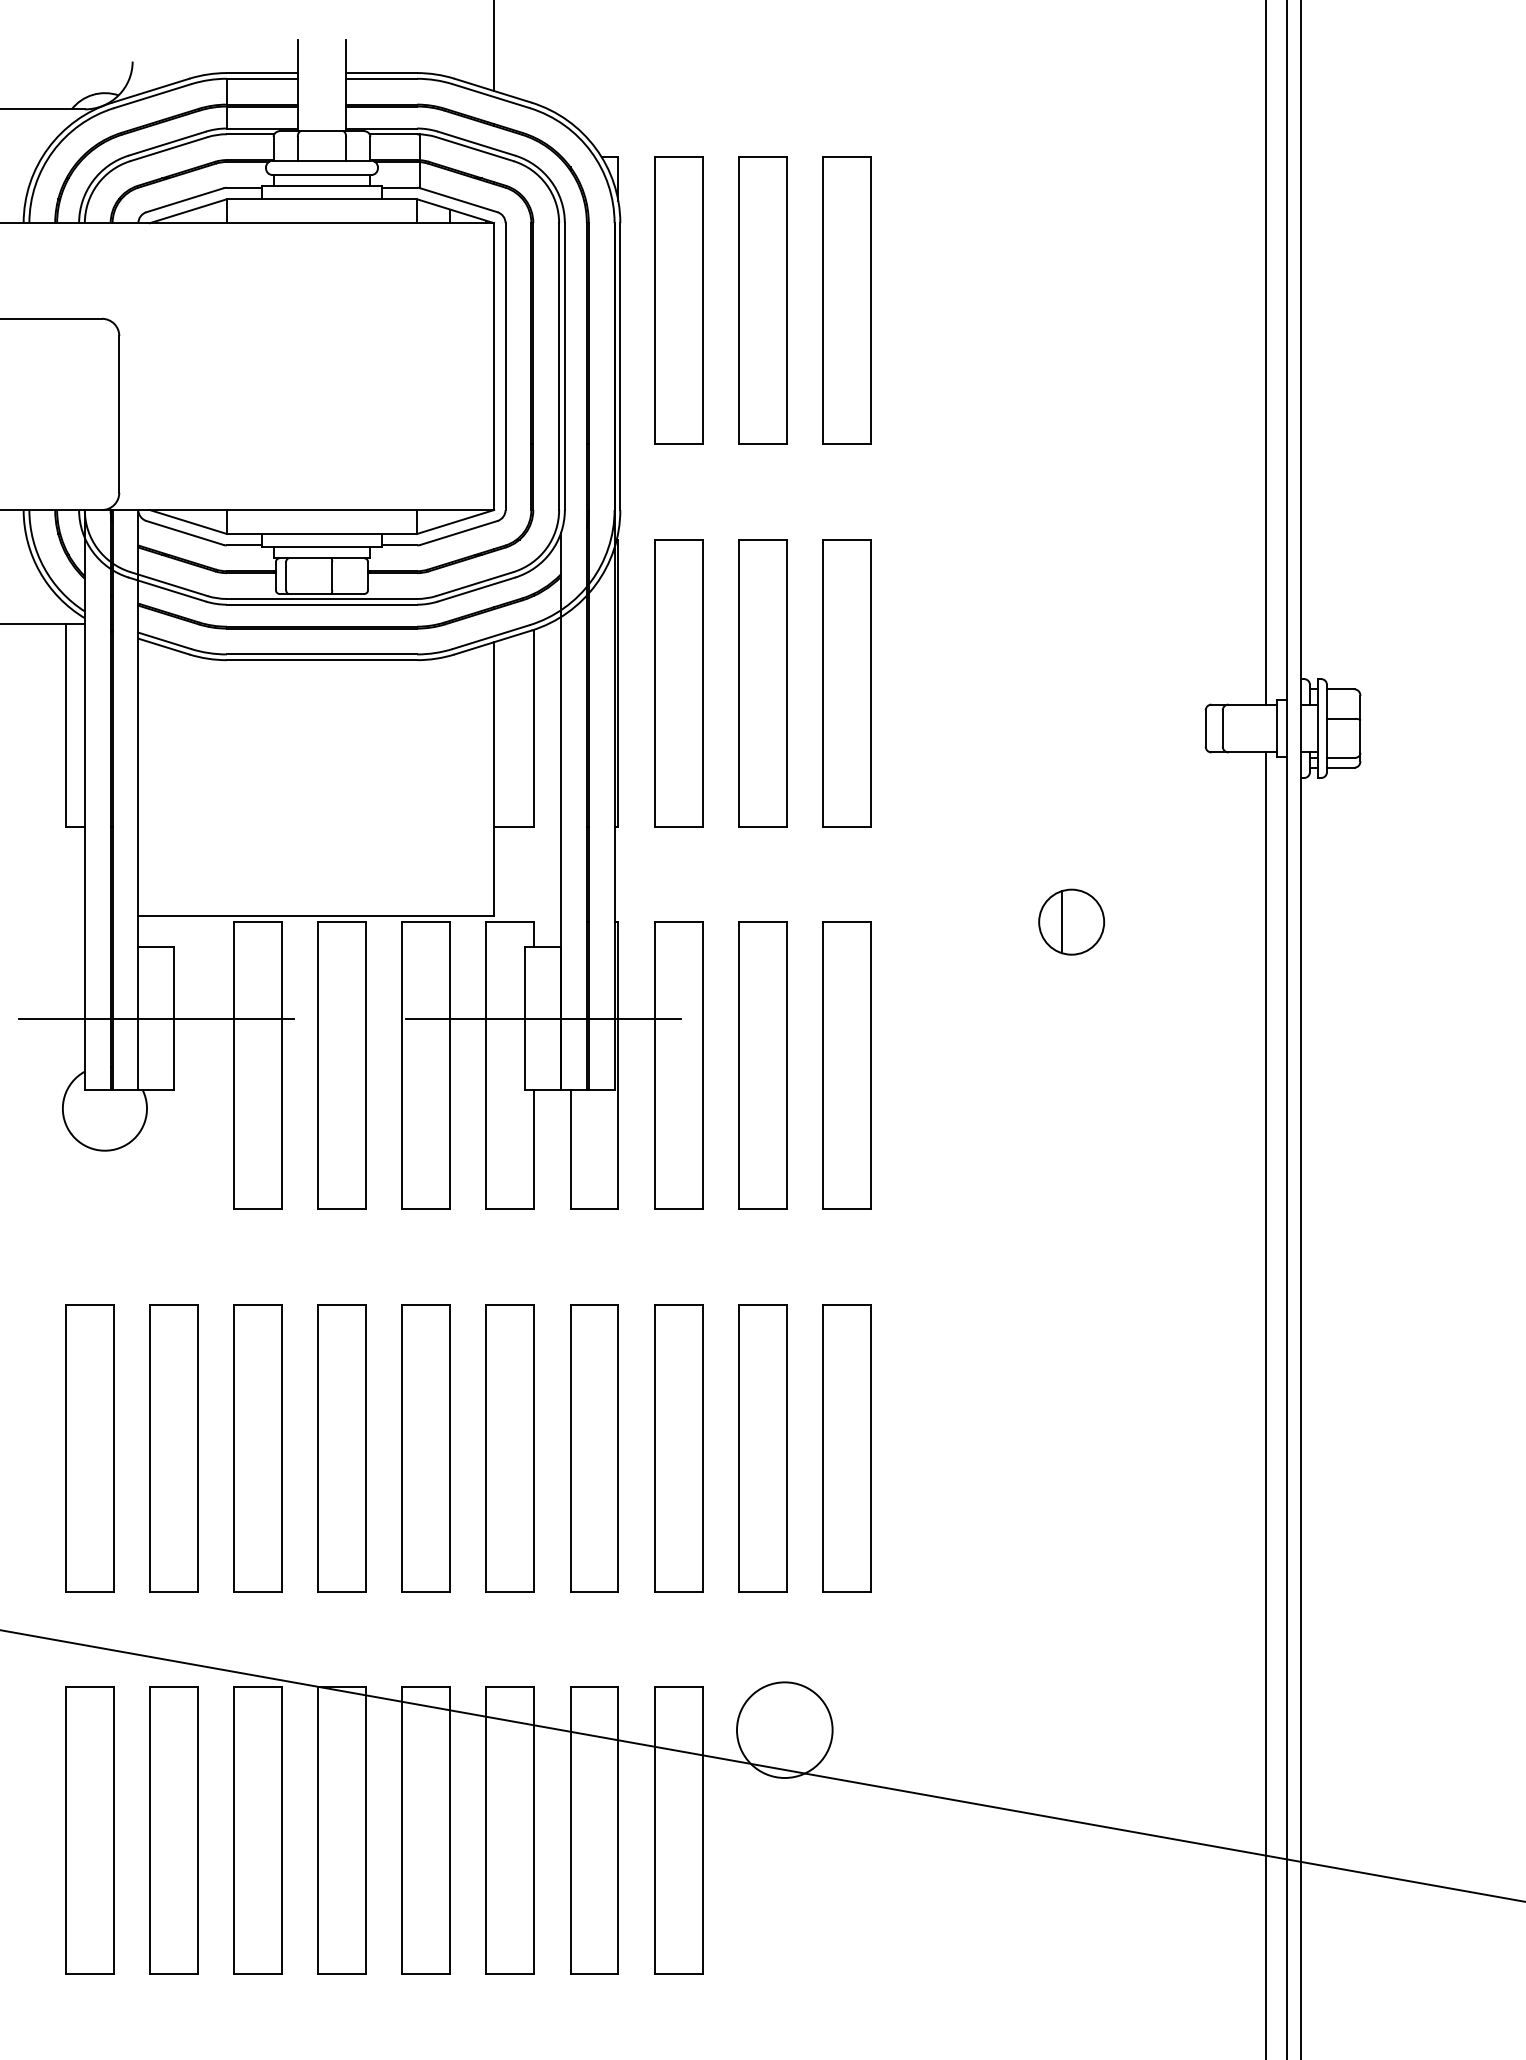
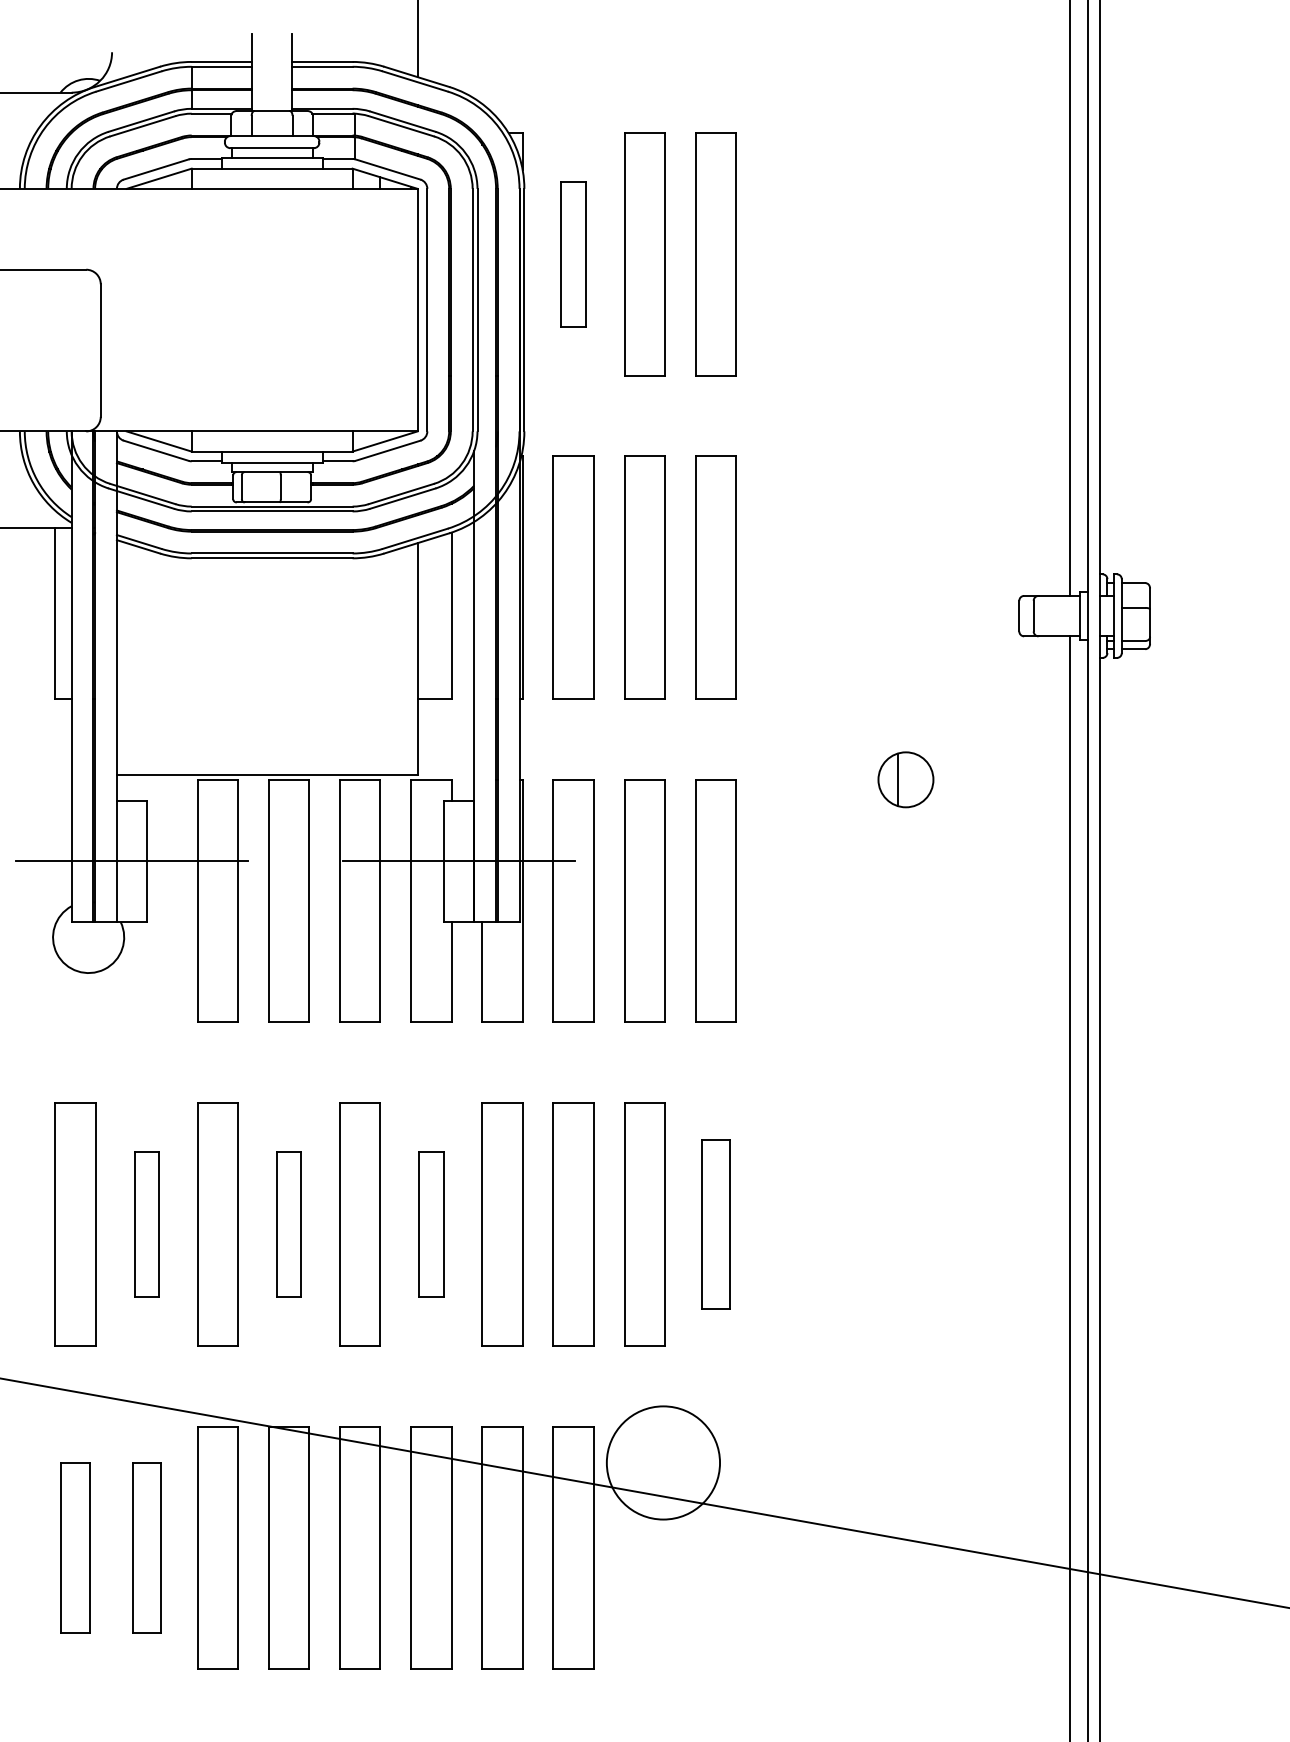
part: (678, 300) -> (573, 254), size x0.6
part: (173, 1448) -> (146, 1224), size x0.6
part: (341, 1448) -> (288, 1224), size x0.6
part: (510, 1448) -> (431, 1224), size x0.6
part: (846, 1448) -> (715, 1224), size x0.7
circle: (784, 1729) -> (663, 1462), size x1.4
part: (89, 1830) -> (75, 1547), size x0.7
part: (173, 1830) -> (146, 1547), size x0.7

